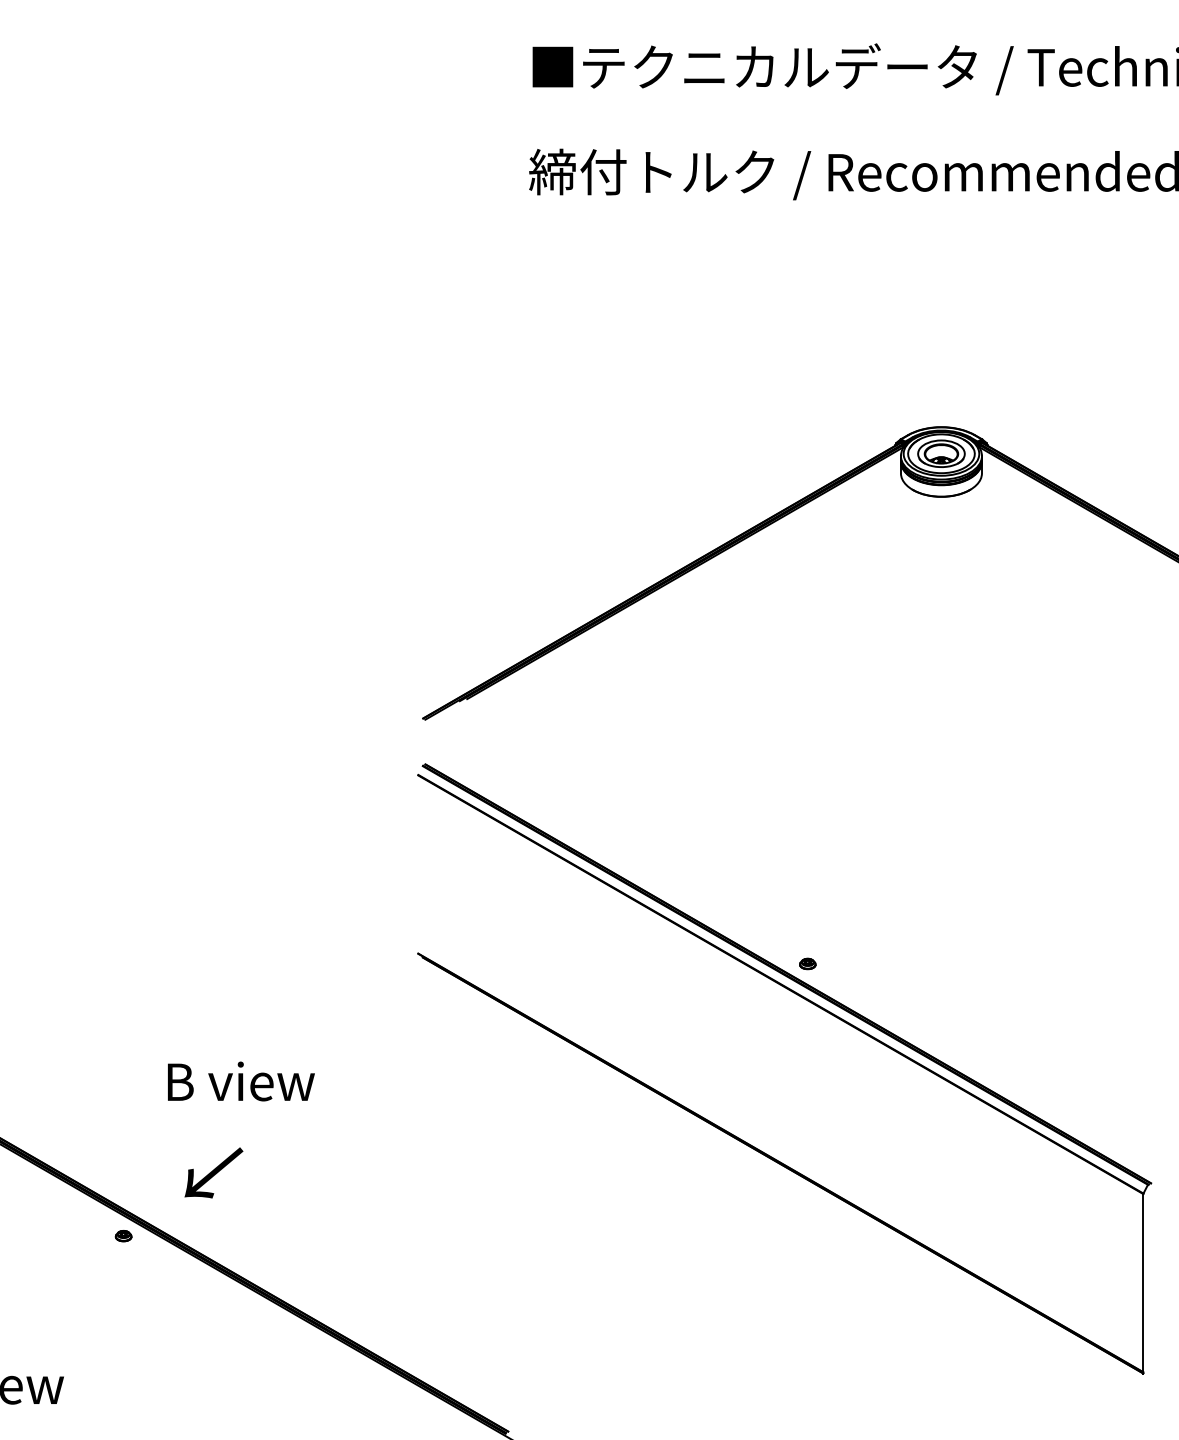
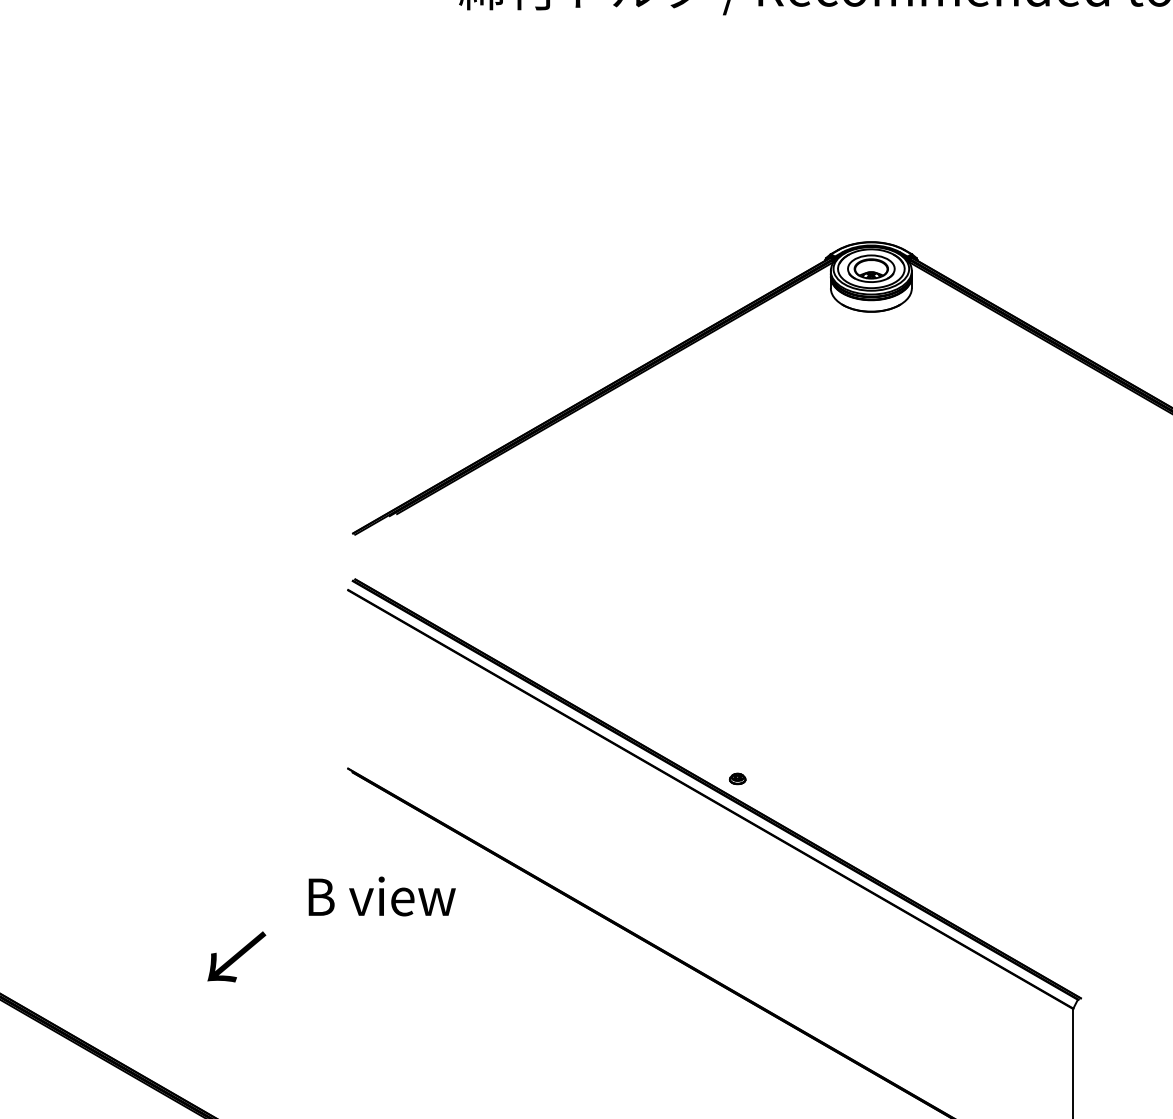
text: (241, 1081) -> (382, 896), moved
text: (213, 1172) -> (236, 956), moved
part: (123, 1236) -> (53, 1051), removed

